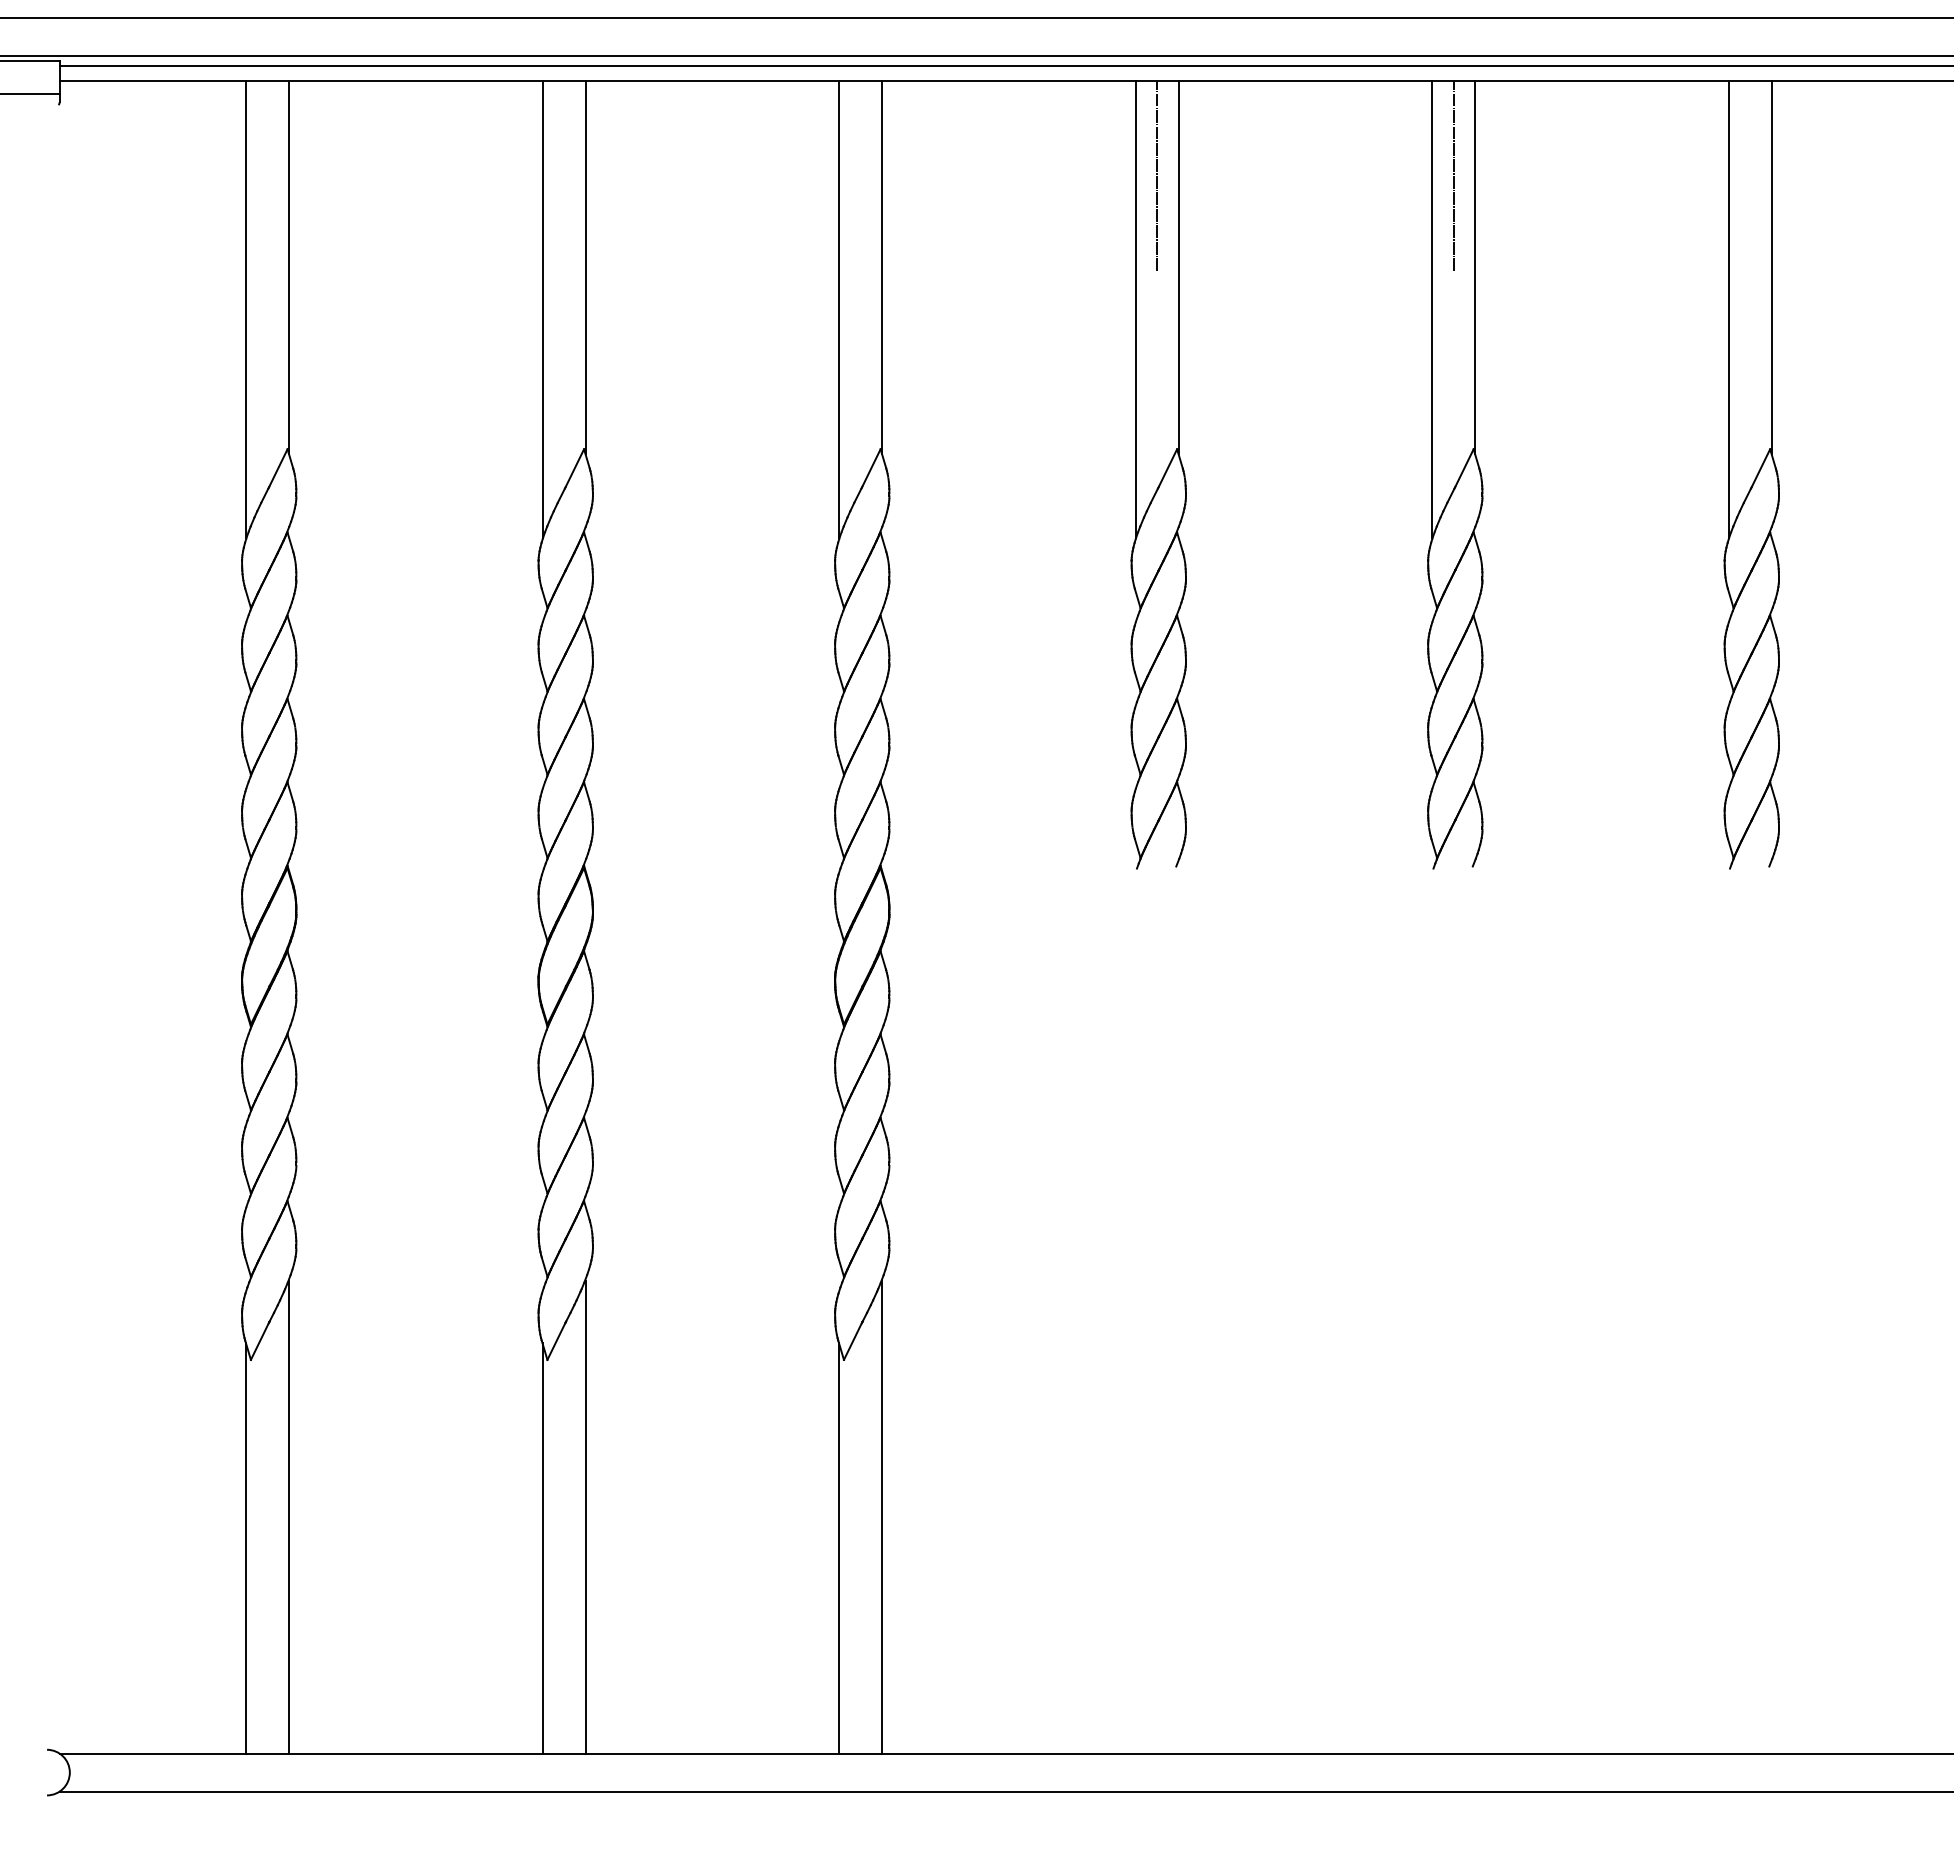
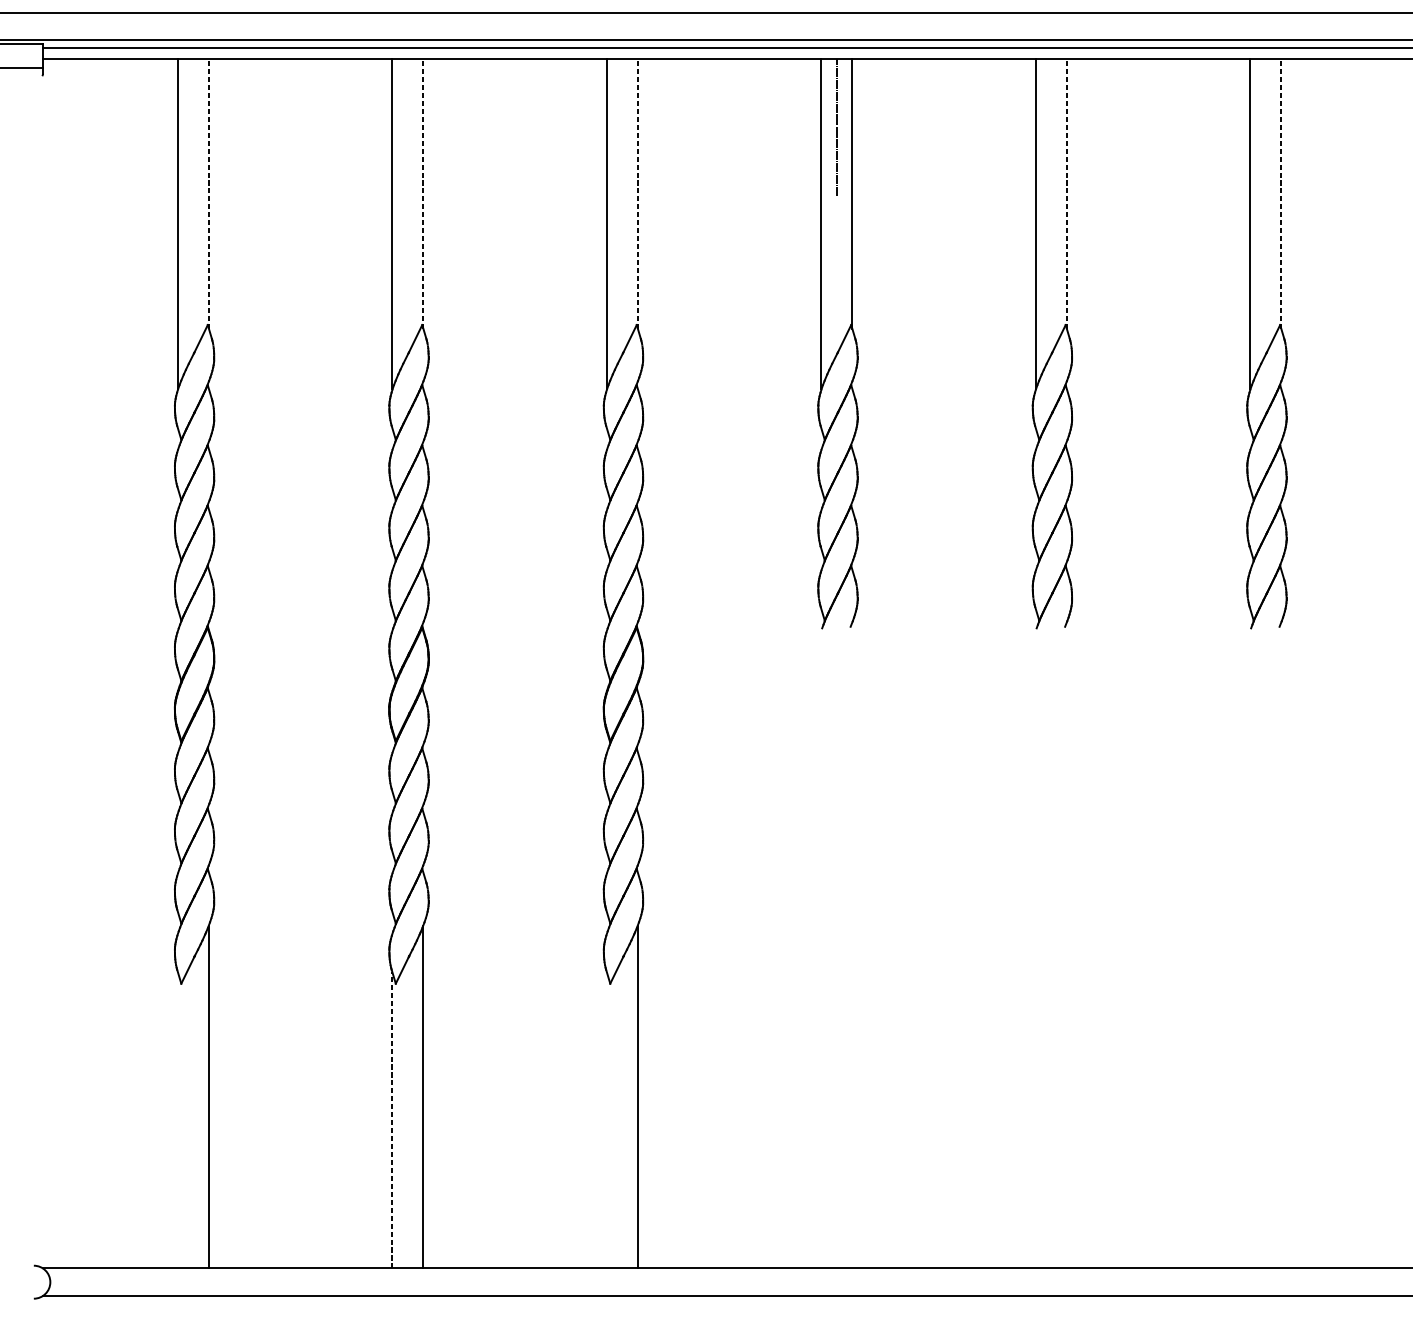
line: (1453, 175) -> (1051, 127), removed
line: (289, 267) -> (209, 193), solid -> dashed
line: (585, 267) -> (423, 193), solid -> dashed
line: (882, 267) -> (638, 193), solid -> dashed
line: (1475, 267) -> (1067, 193), solid -> dashed
line: (1771, 267) -> (1281, 193), solid -> dashed
line: (542, 1547) -> (392, 1119), solid -> dashed
line: (245, 1548) -> (177, 1120), removed
line: (839, 1548) -> (607, 1120), removed

